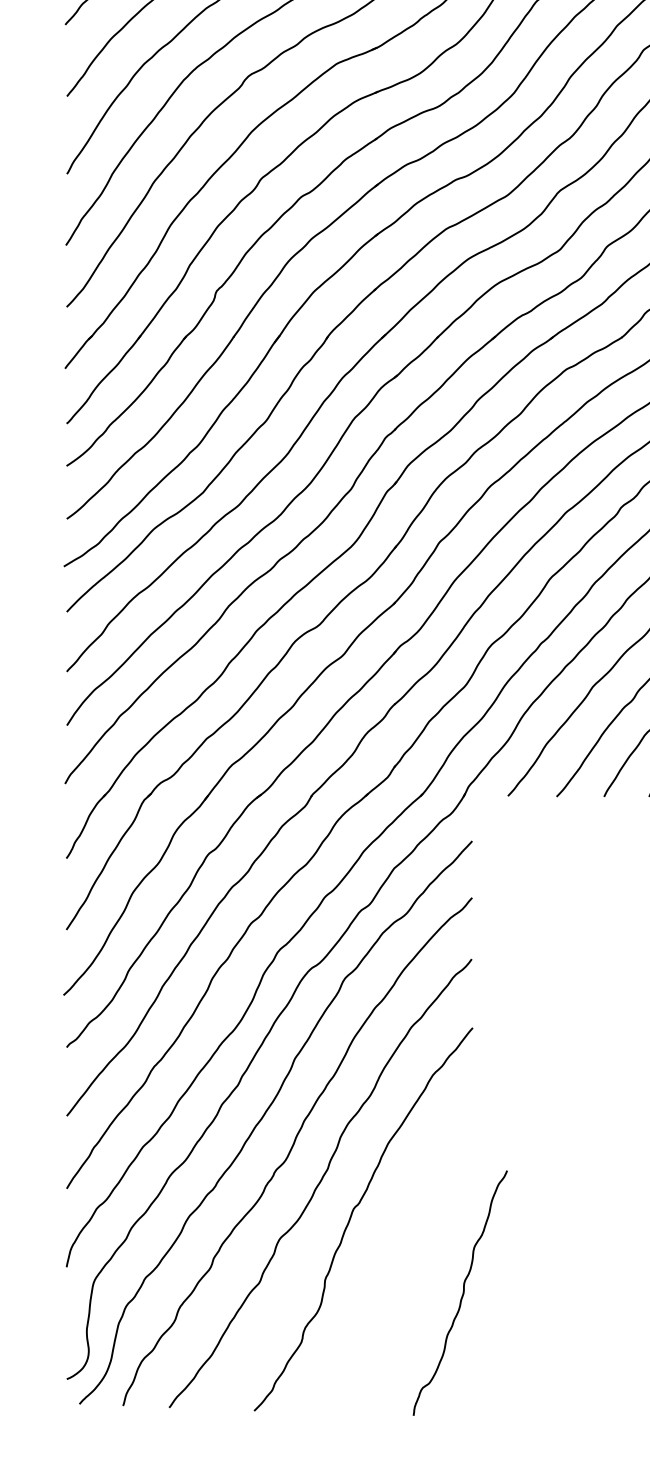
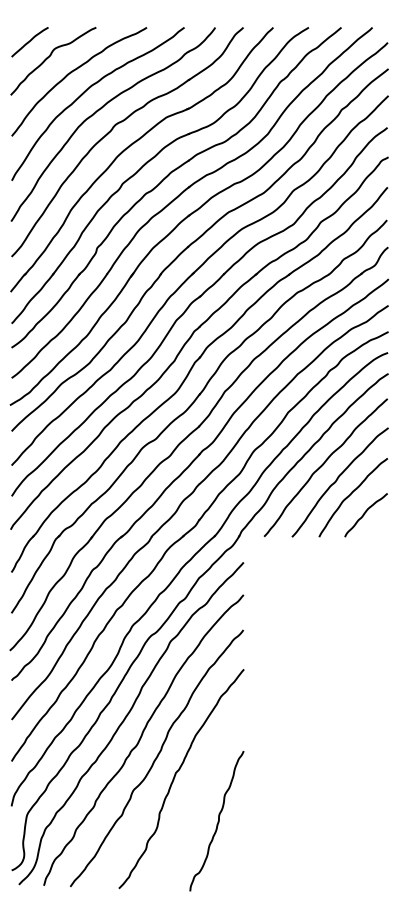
curve: (461, 1293) -> (217, 821), moved

